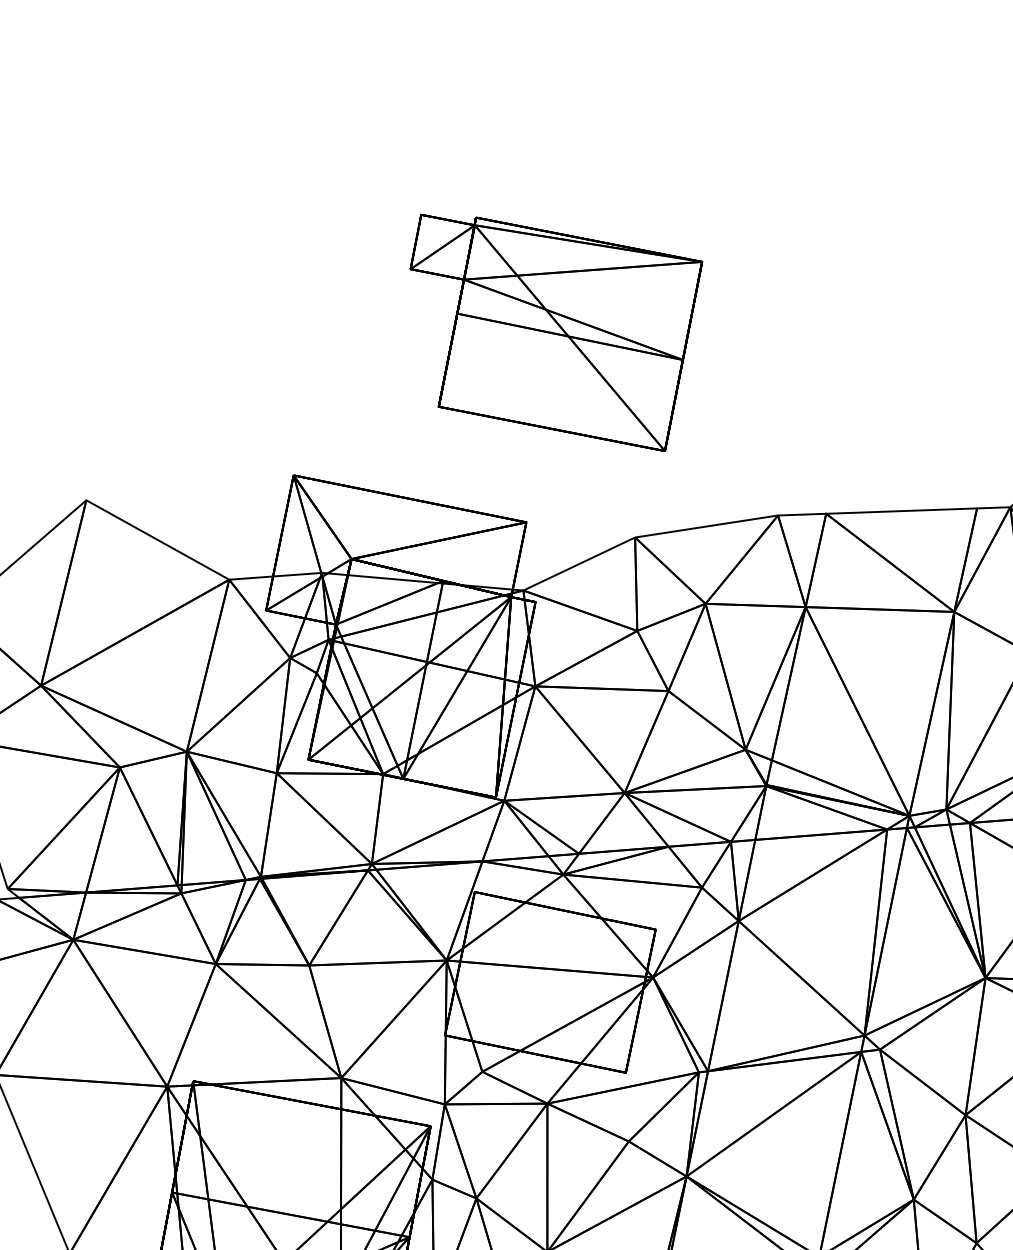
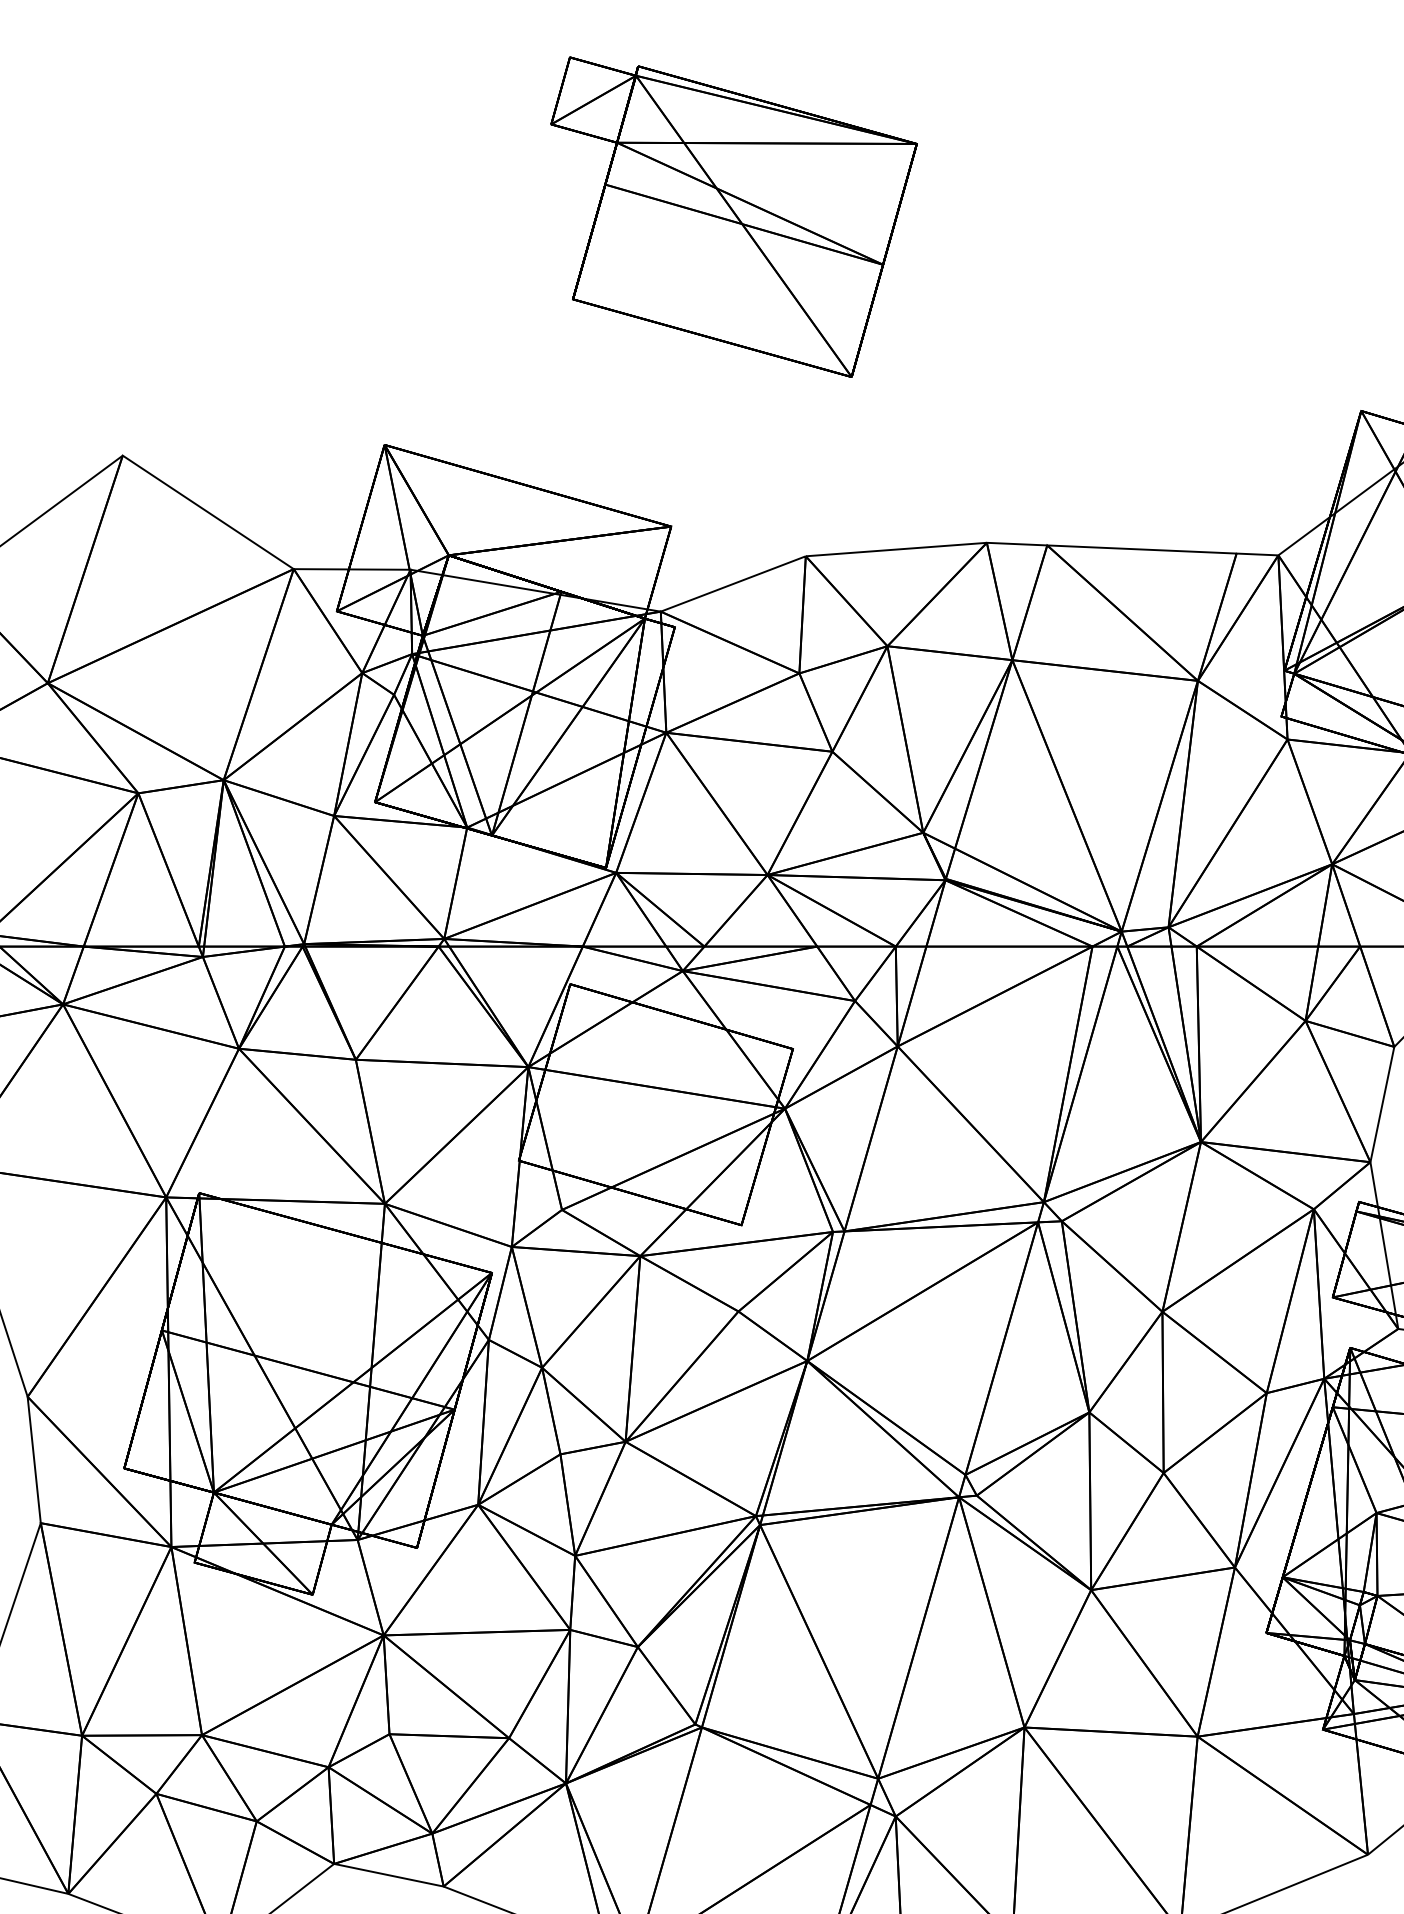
part: (561, 330) -> (733, 216), moved

